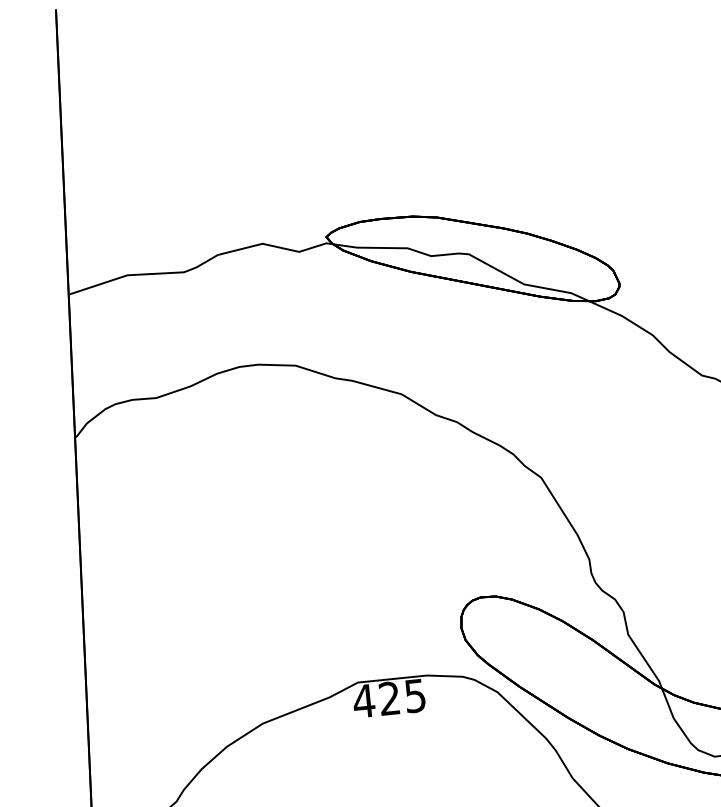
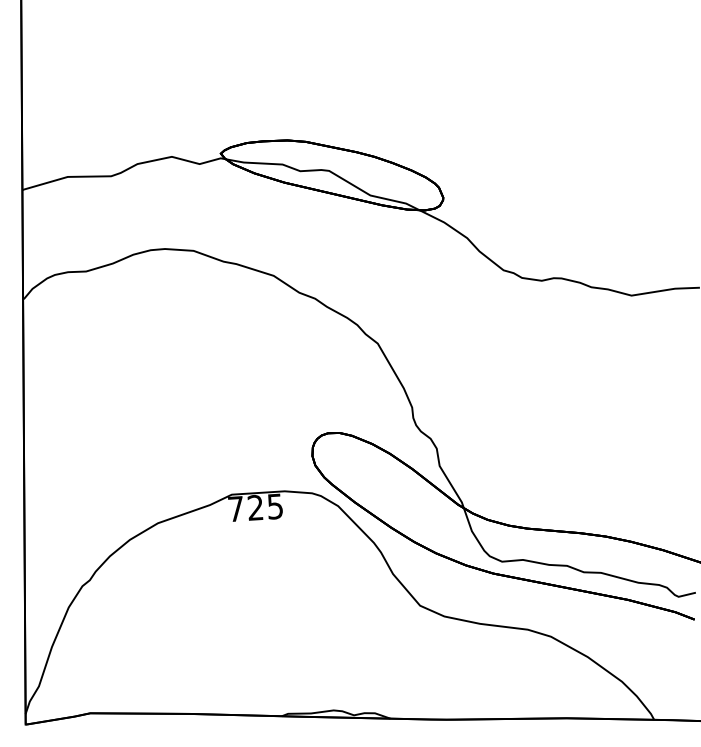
text: (364, 700) -> (236, 508), 425 -> 725

